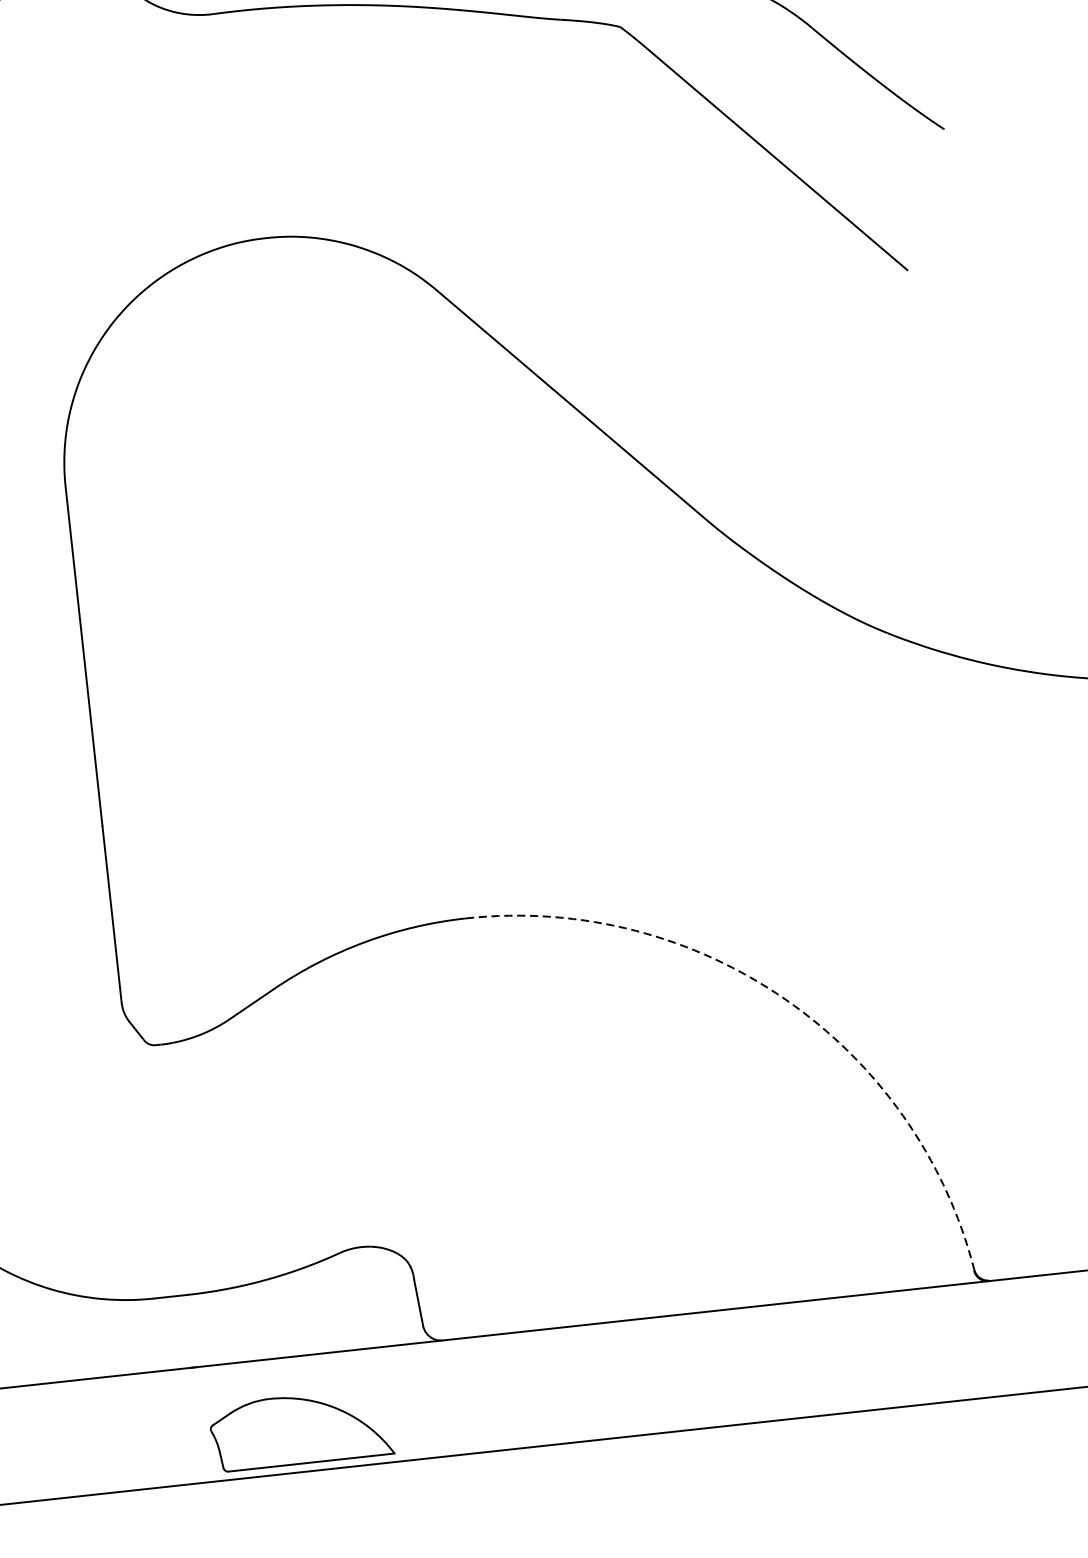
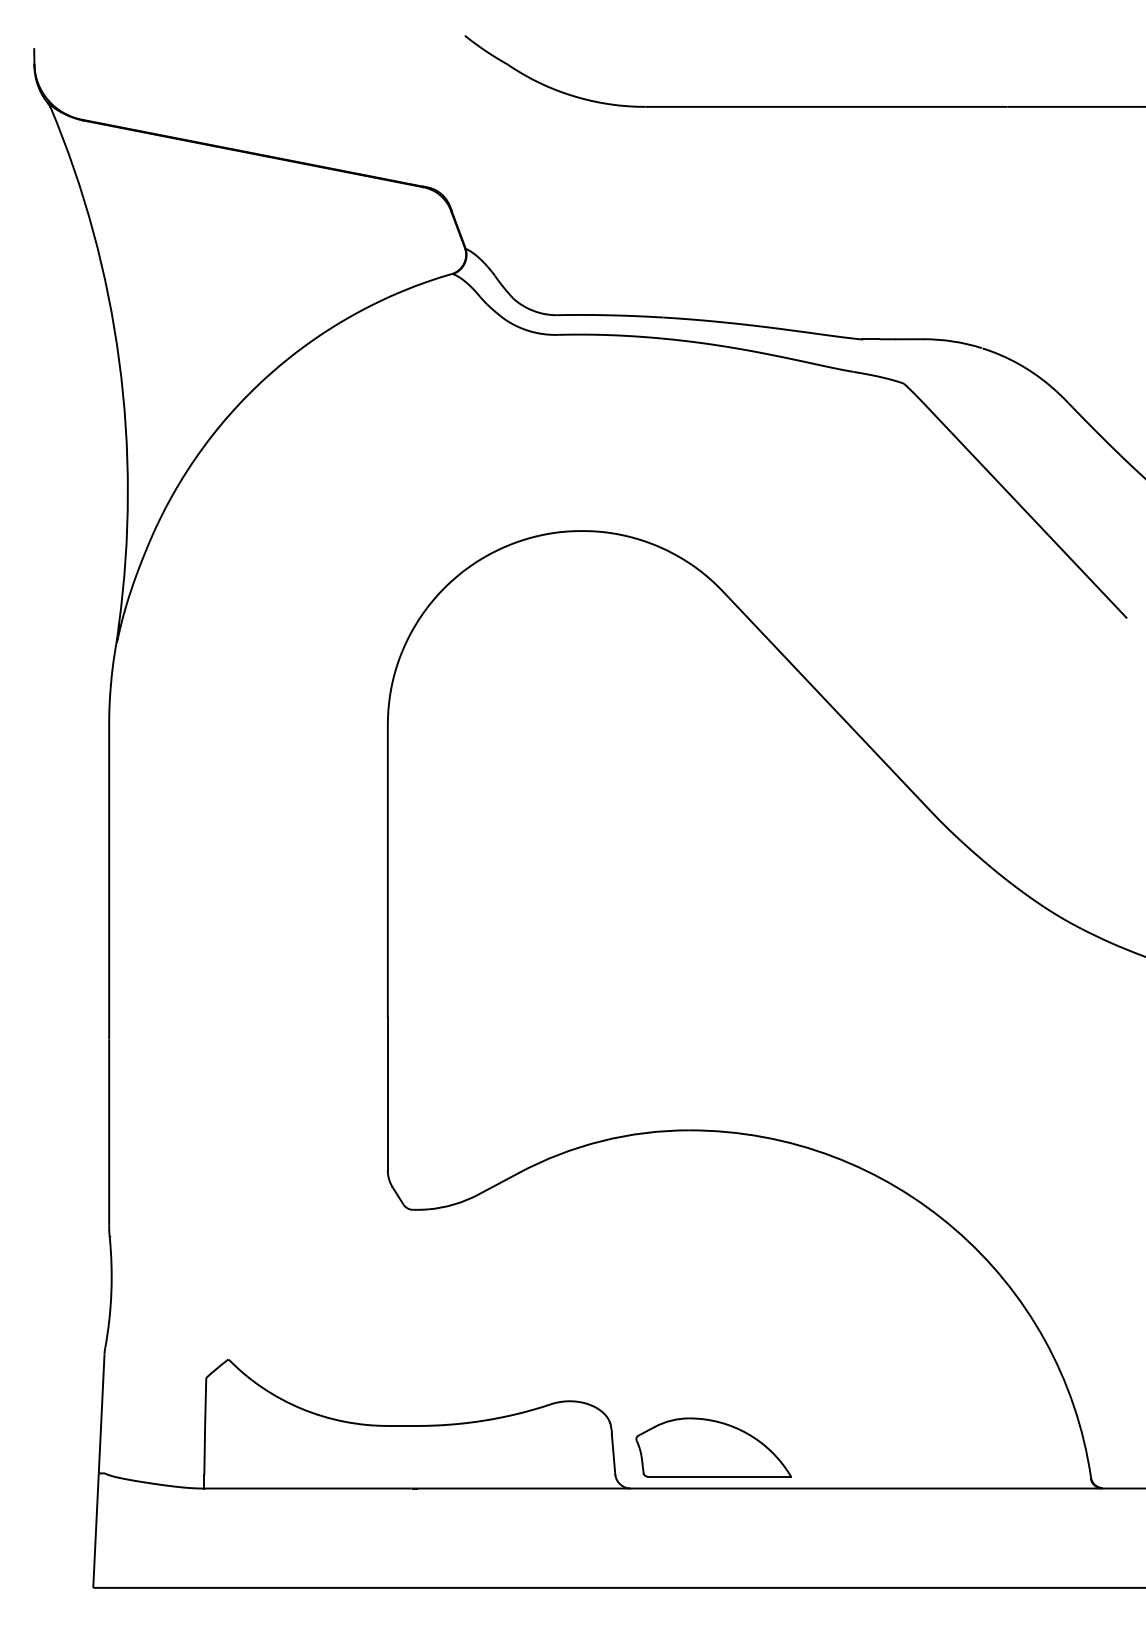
arc: (786, 999) -> (955, 1229), dashed -> solid
part: (301, 1429) -> (713, 1447), moved

